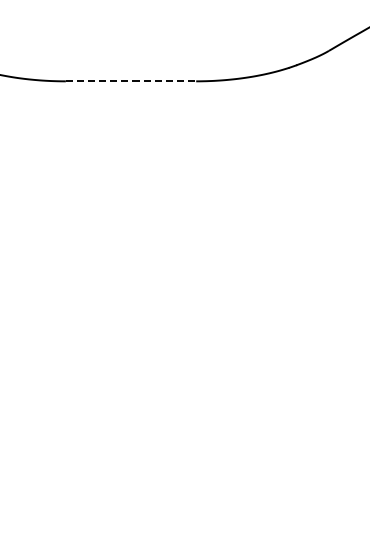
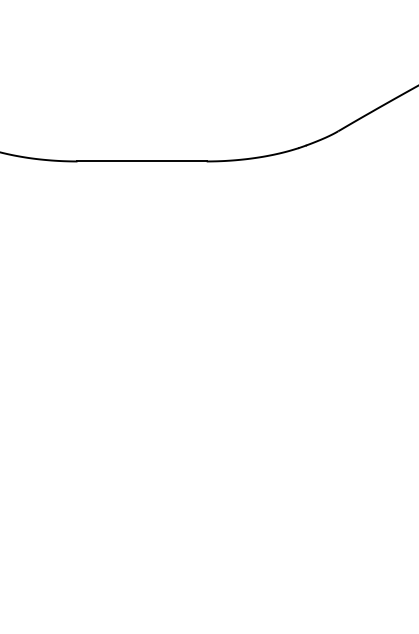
line: (131, 81) -> (142, 161), dashed -> solid

